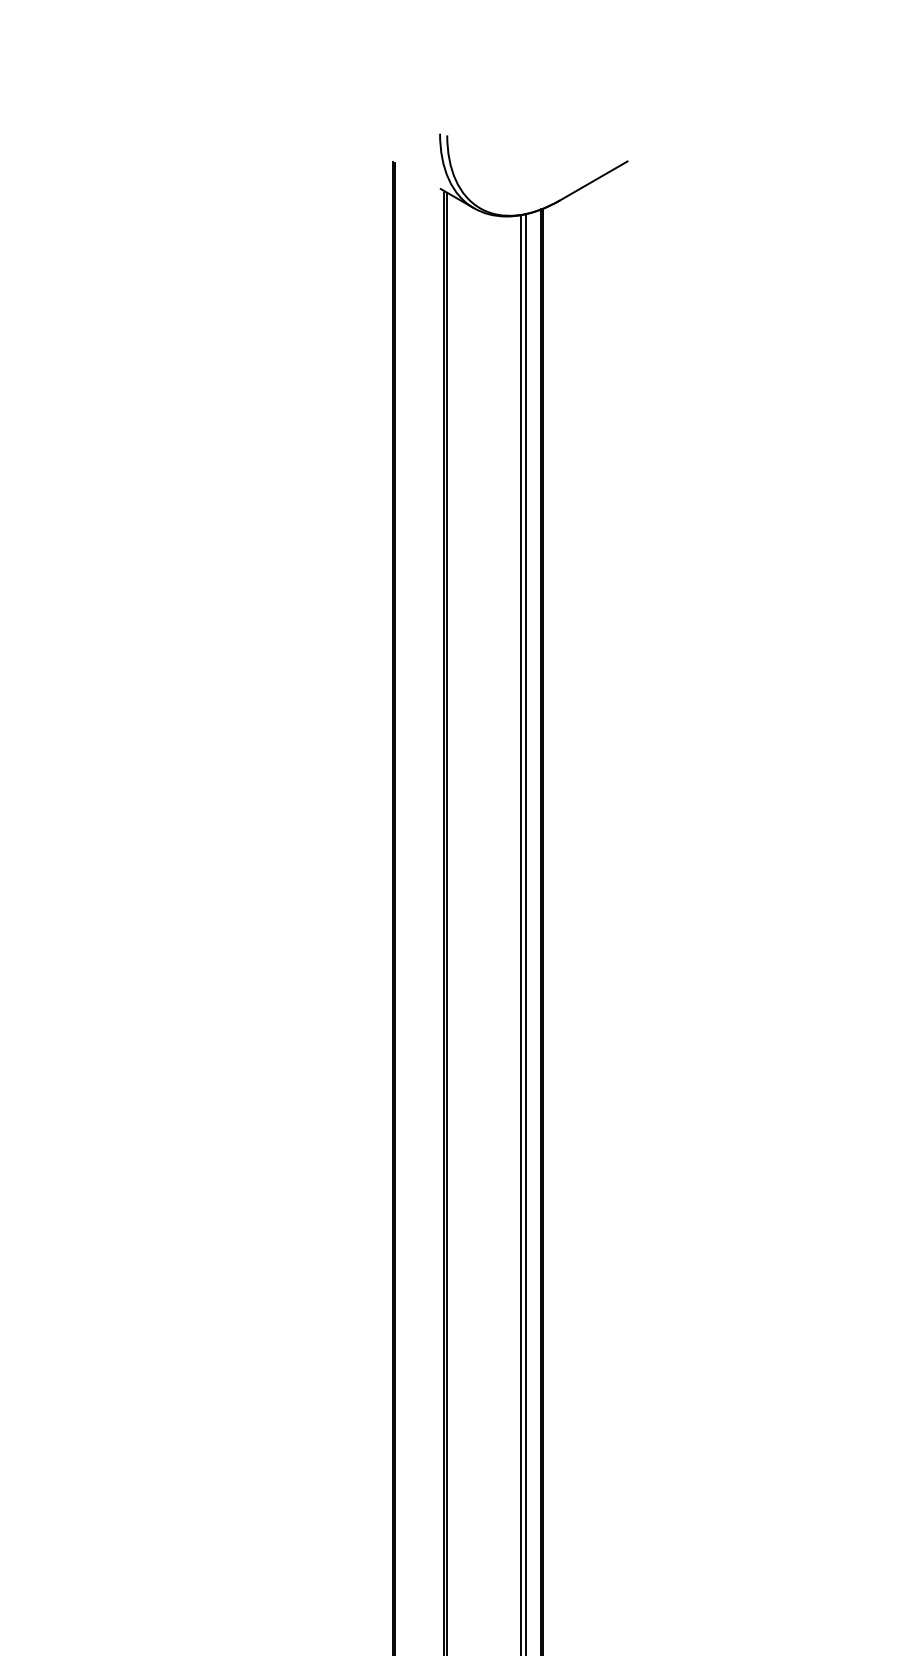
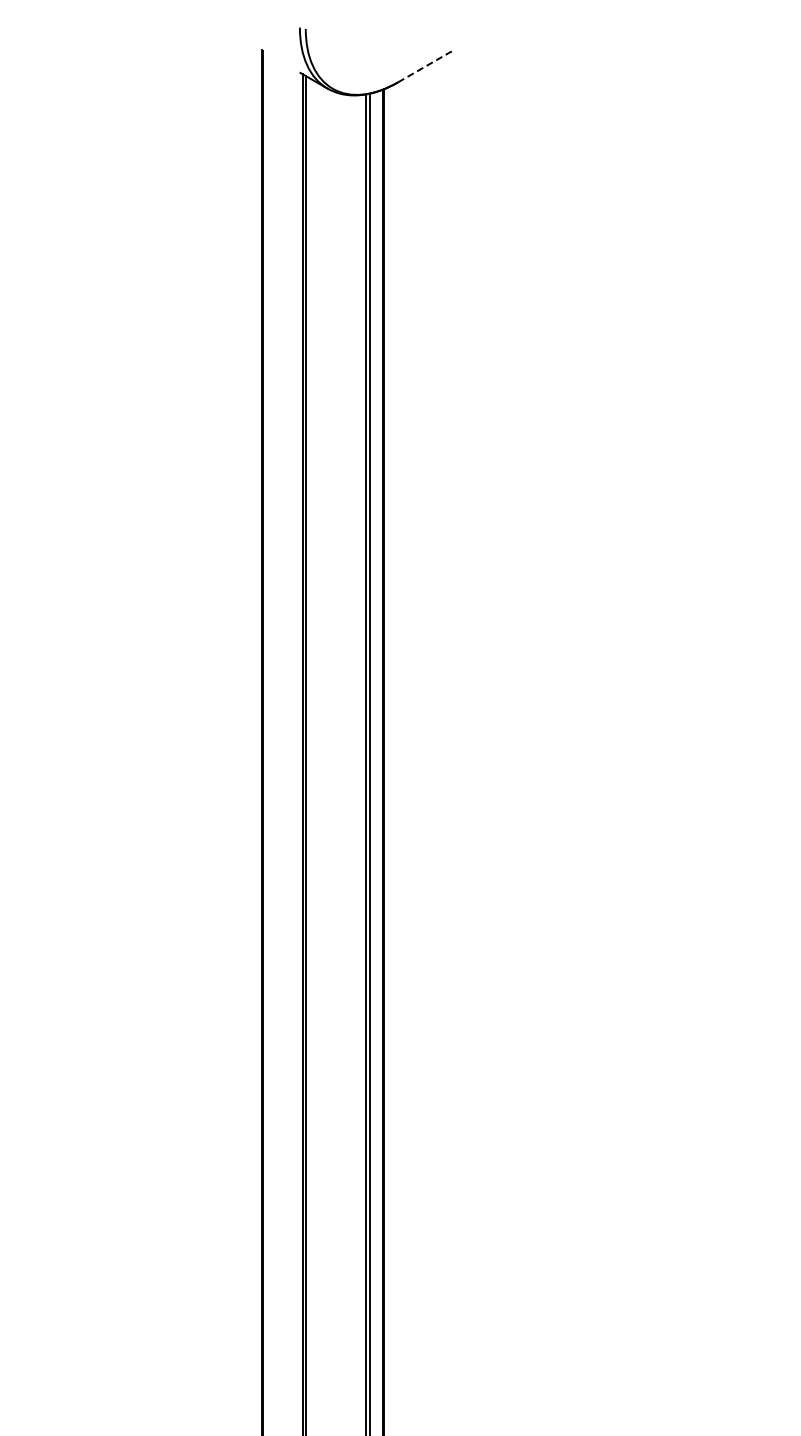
line: (593, 181) -> (425, 66), solid -> dashed

